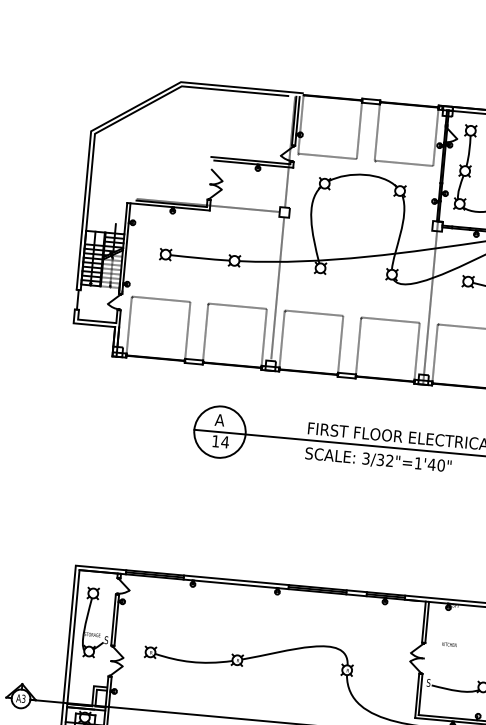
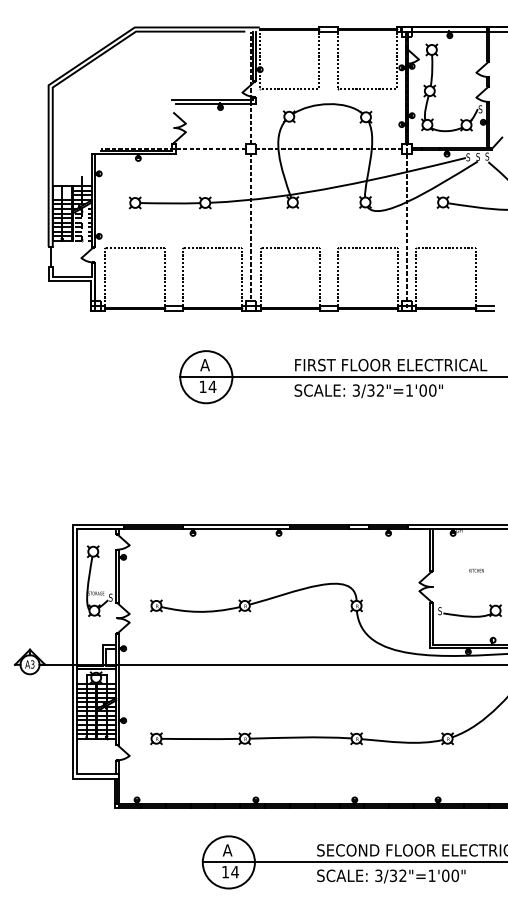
line: (361, 219) -> (329, 149), added
text: (432, 464) -> (423, 390), 3/32"=1'40" -> 3/32"=1'00"
text: (449, 644) -> (476, 570), moved

